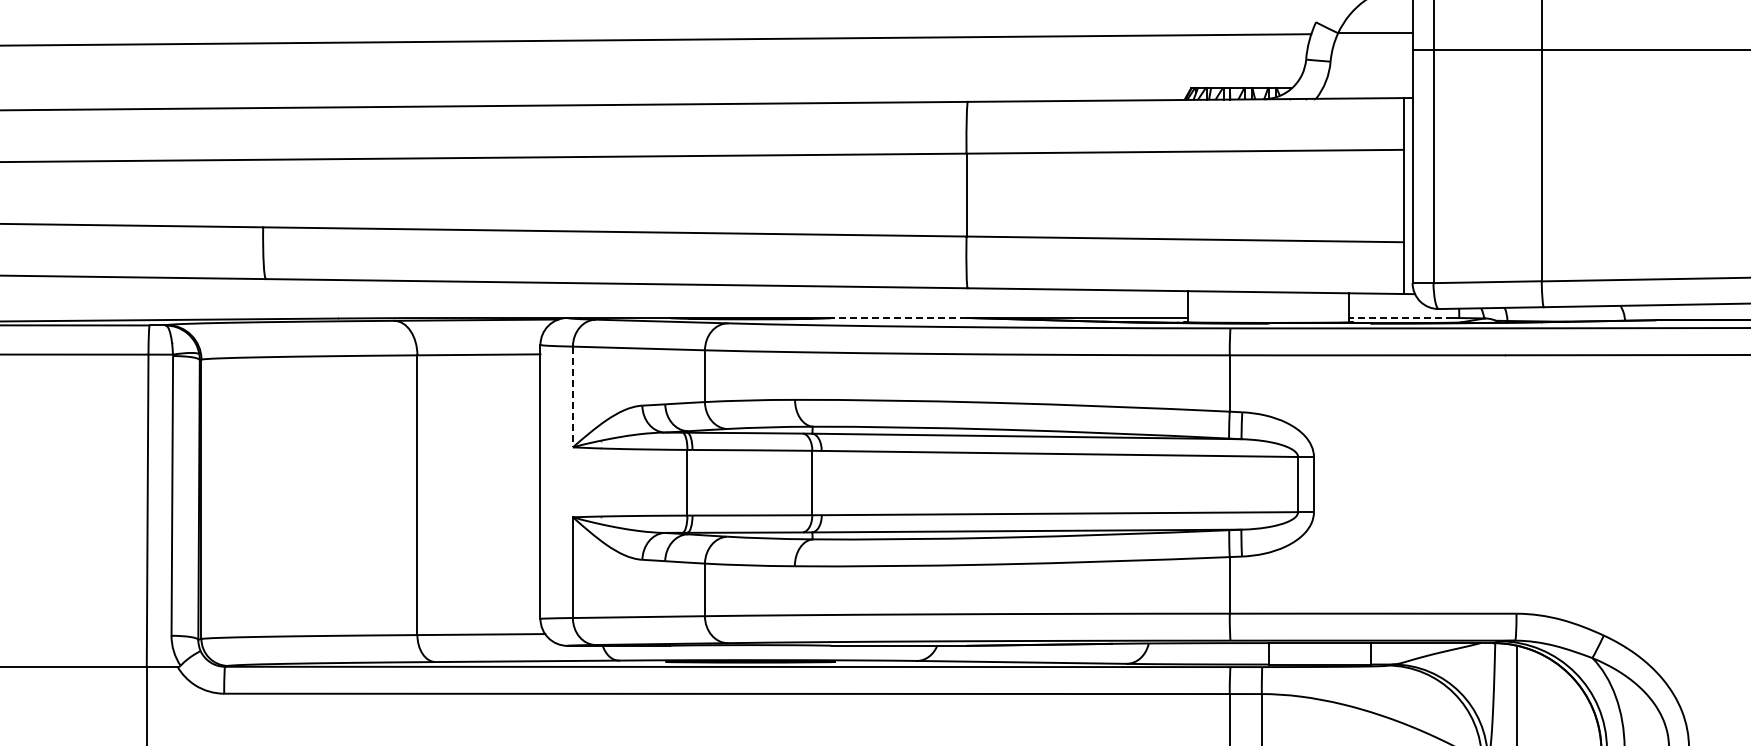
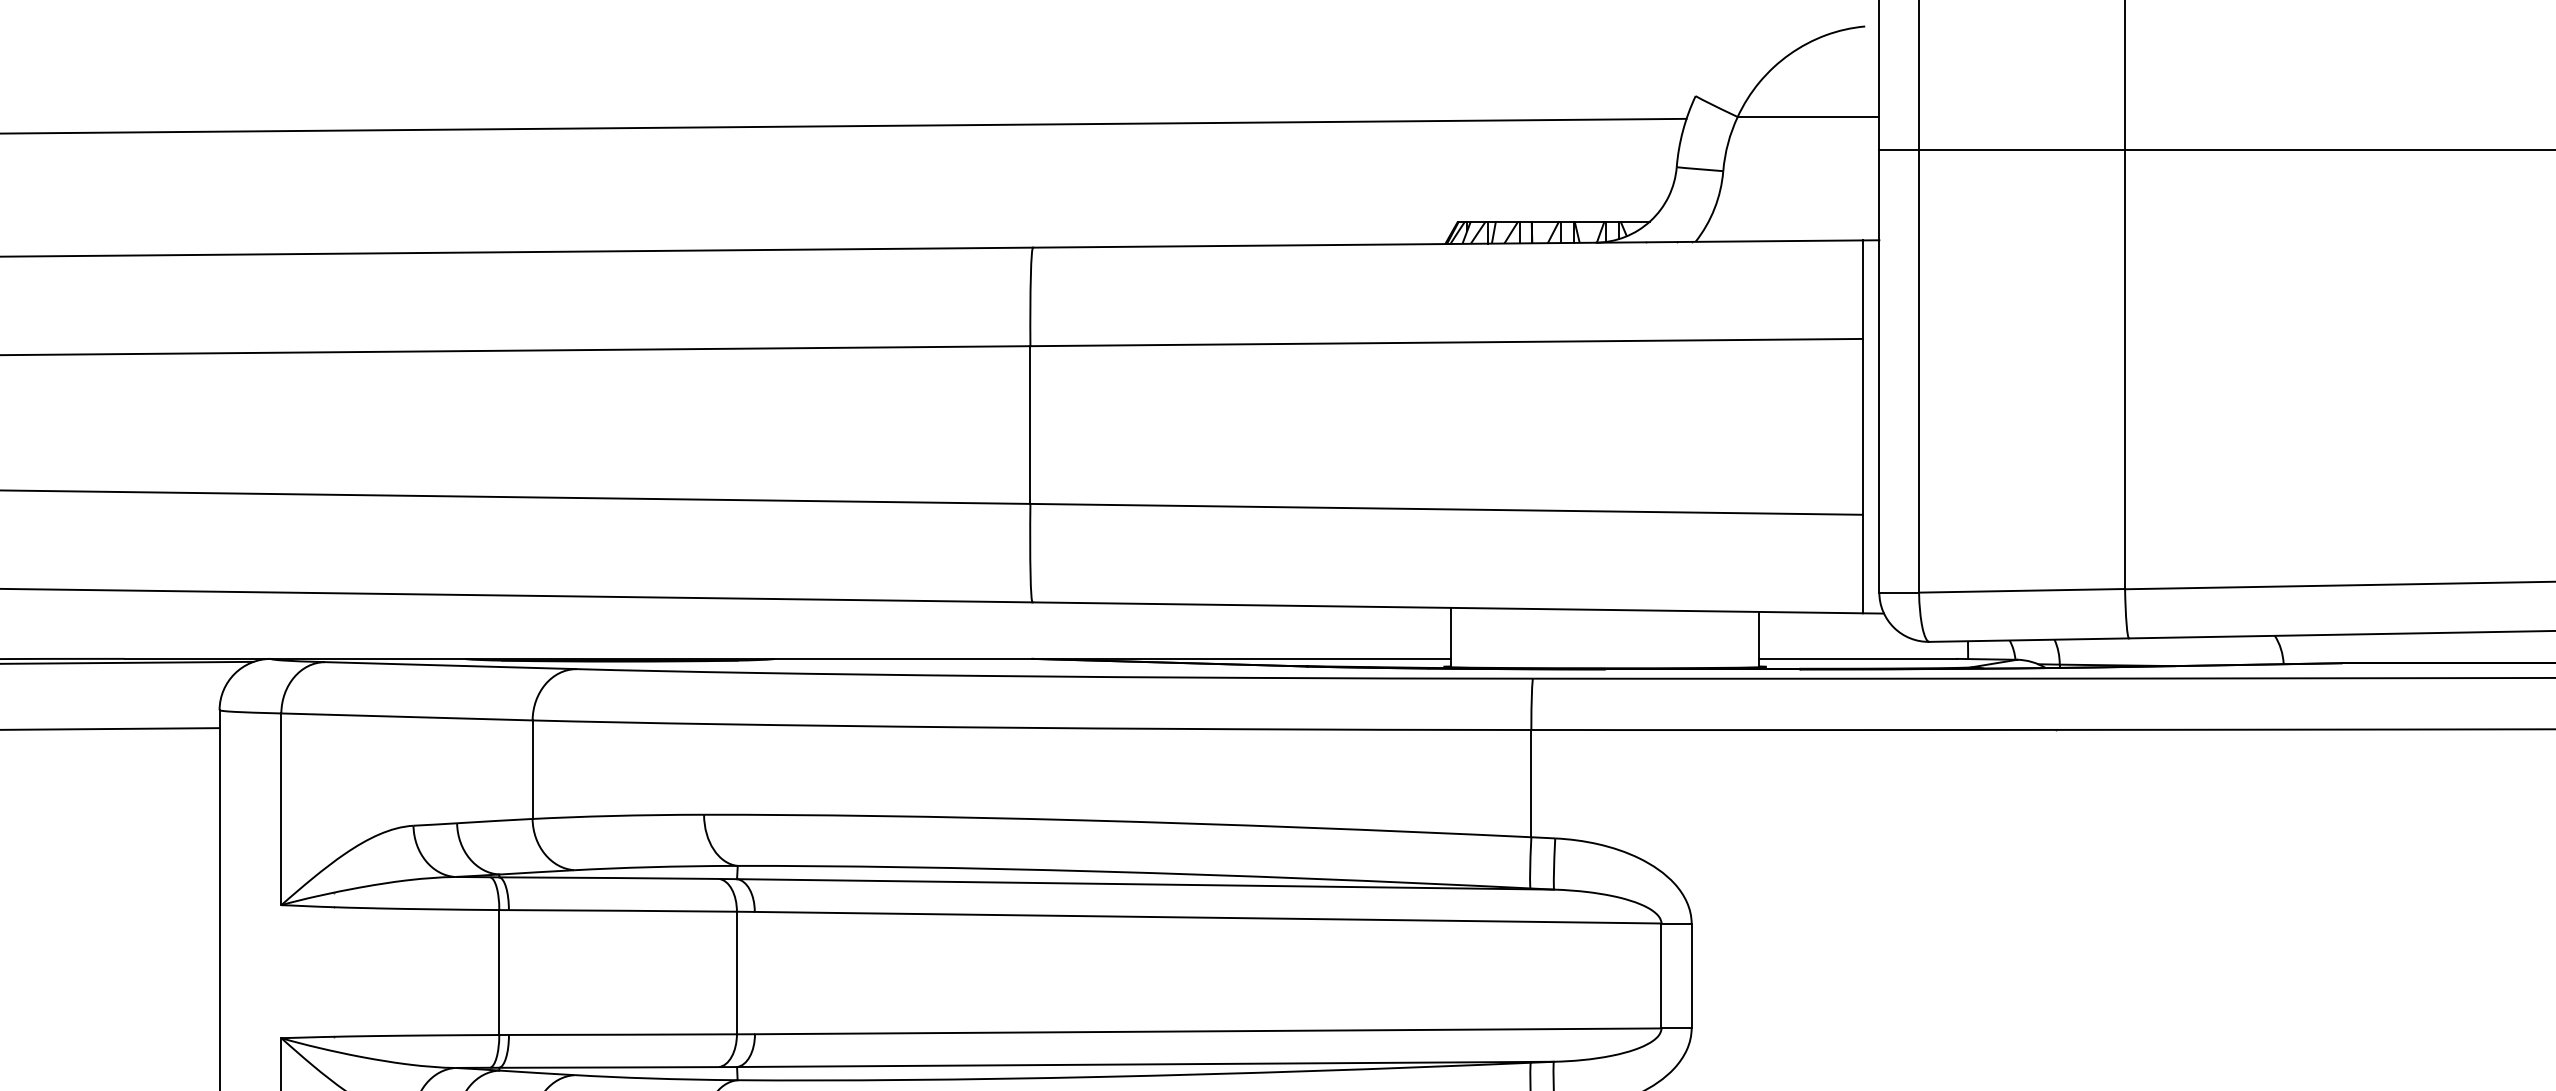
line: (899, 317) -> (902, 657), dashed -> solid
line: (1401, 317) -> (1858, 657), dashed -> solid
line: (572, 397) -> (280, 810), dashed -> solid

